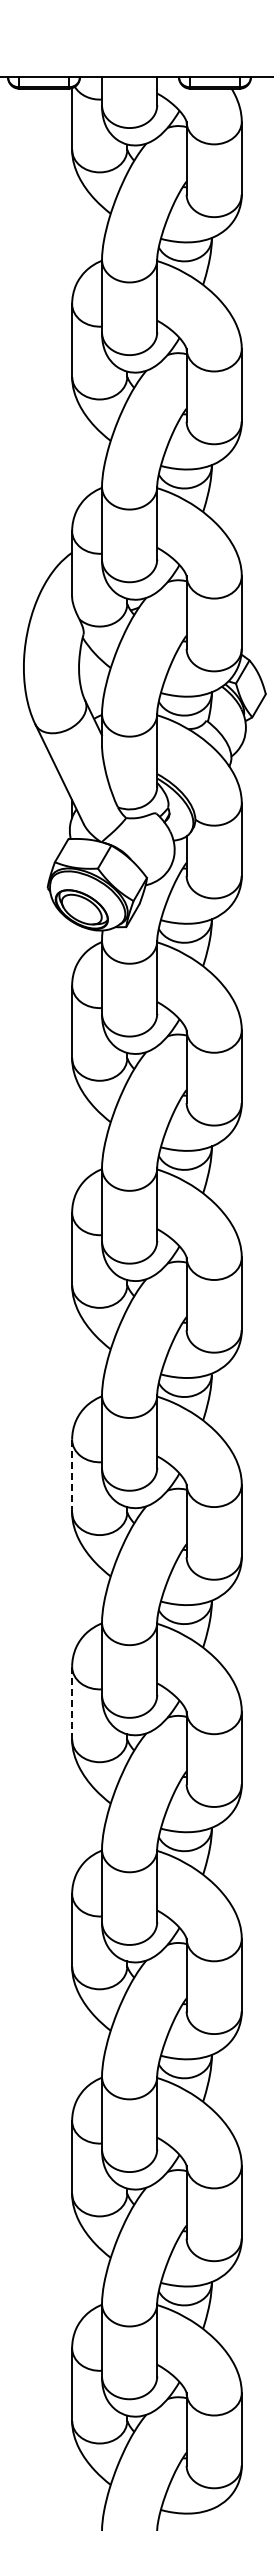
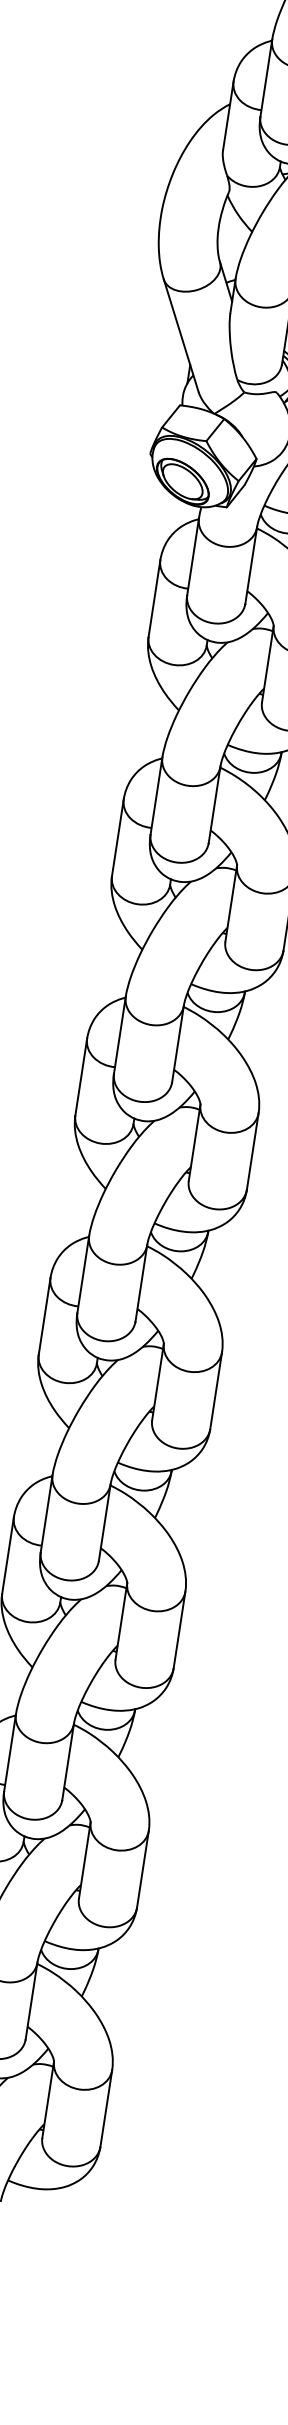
line: (72, 1475) -> (81, 1076), dashed -> solid
line: (72, 1702) -> (45, 1315), dashed -> solid

